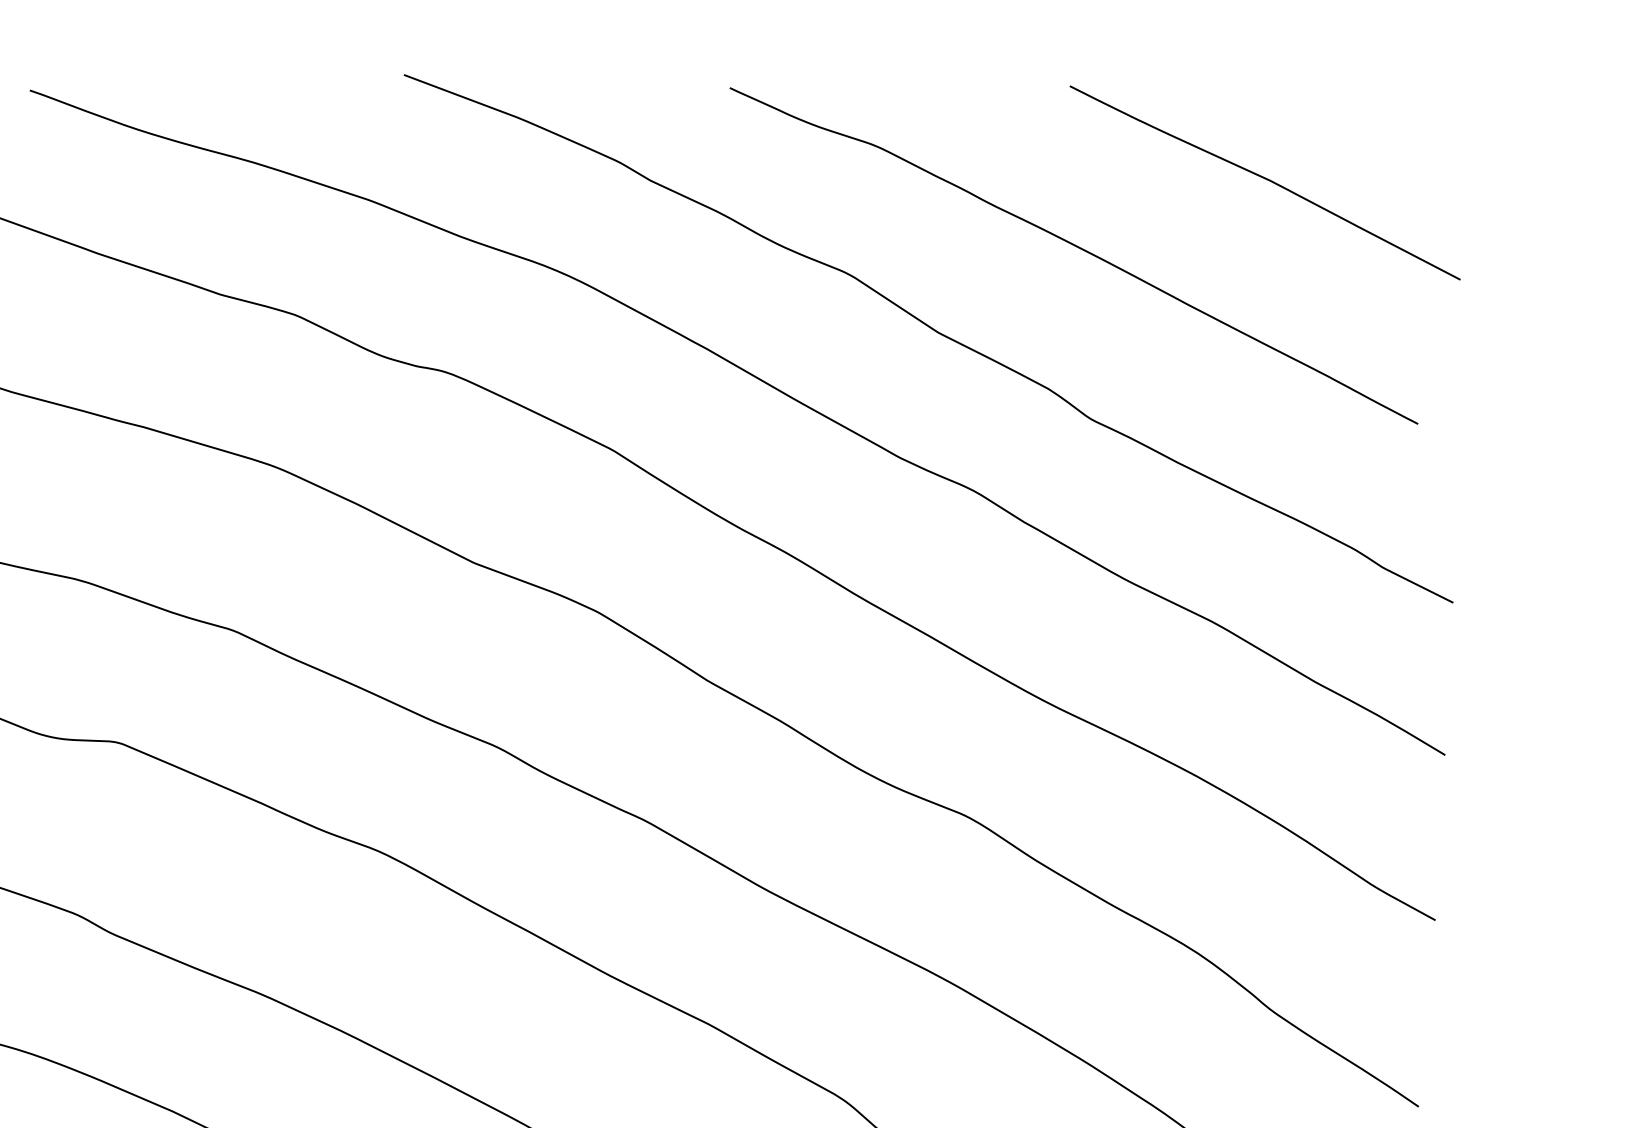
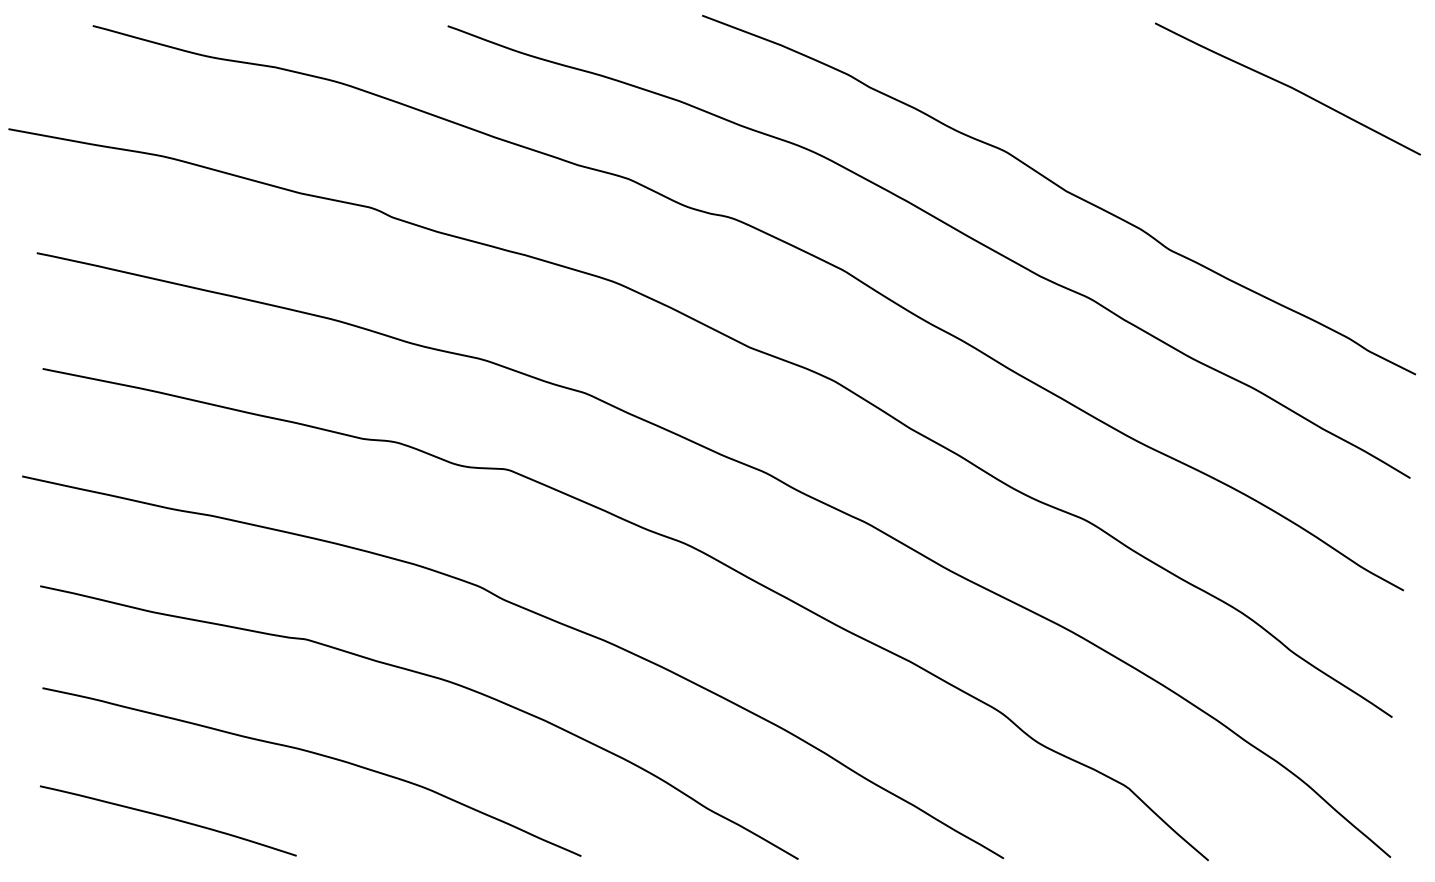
curve: (1076, 248) -> (1159, 133), removed

